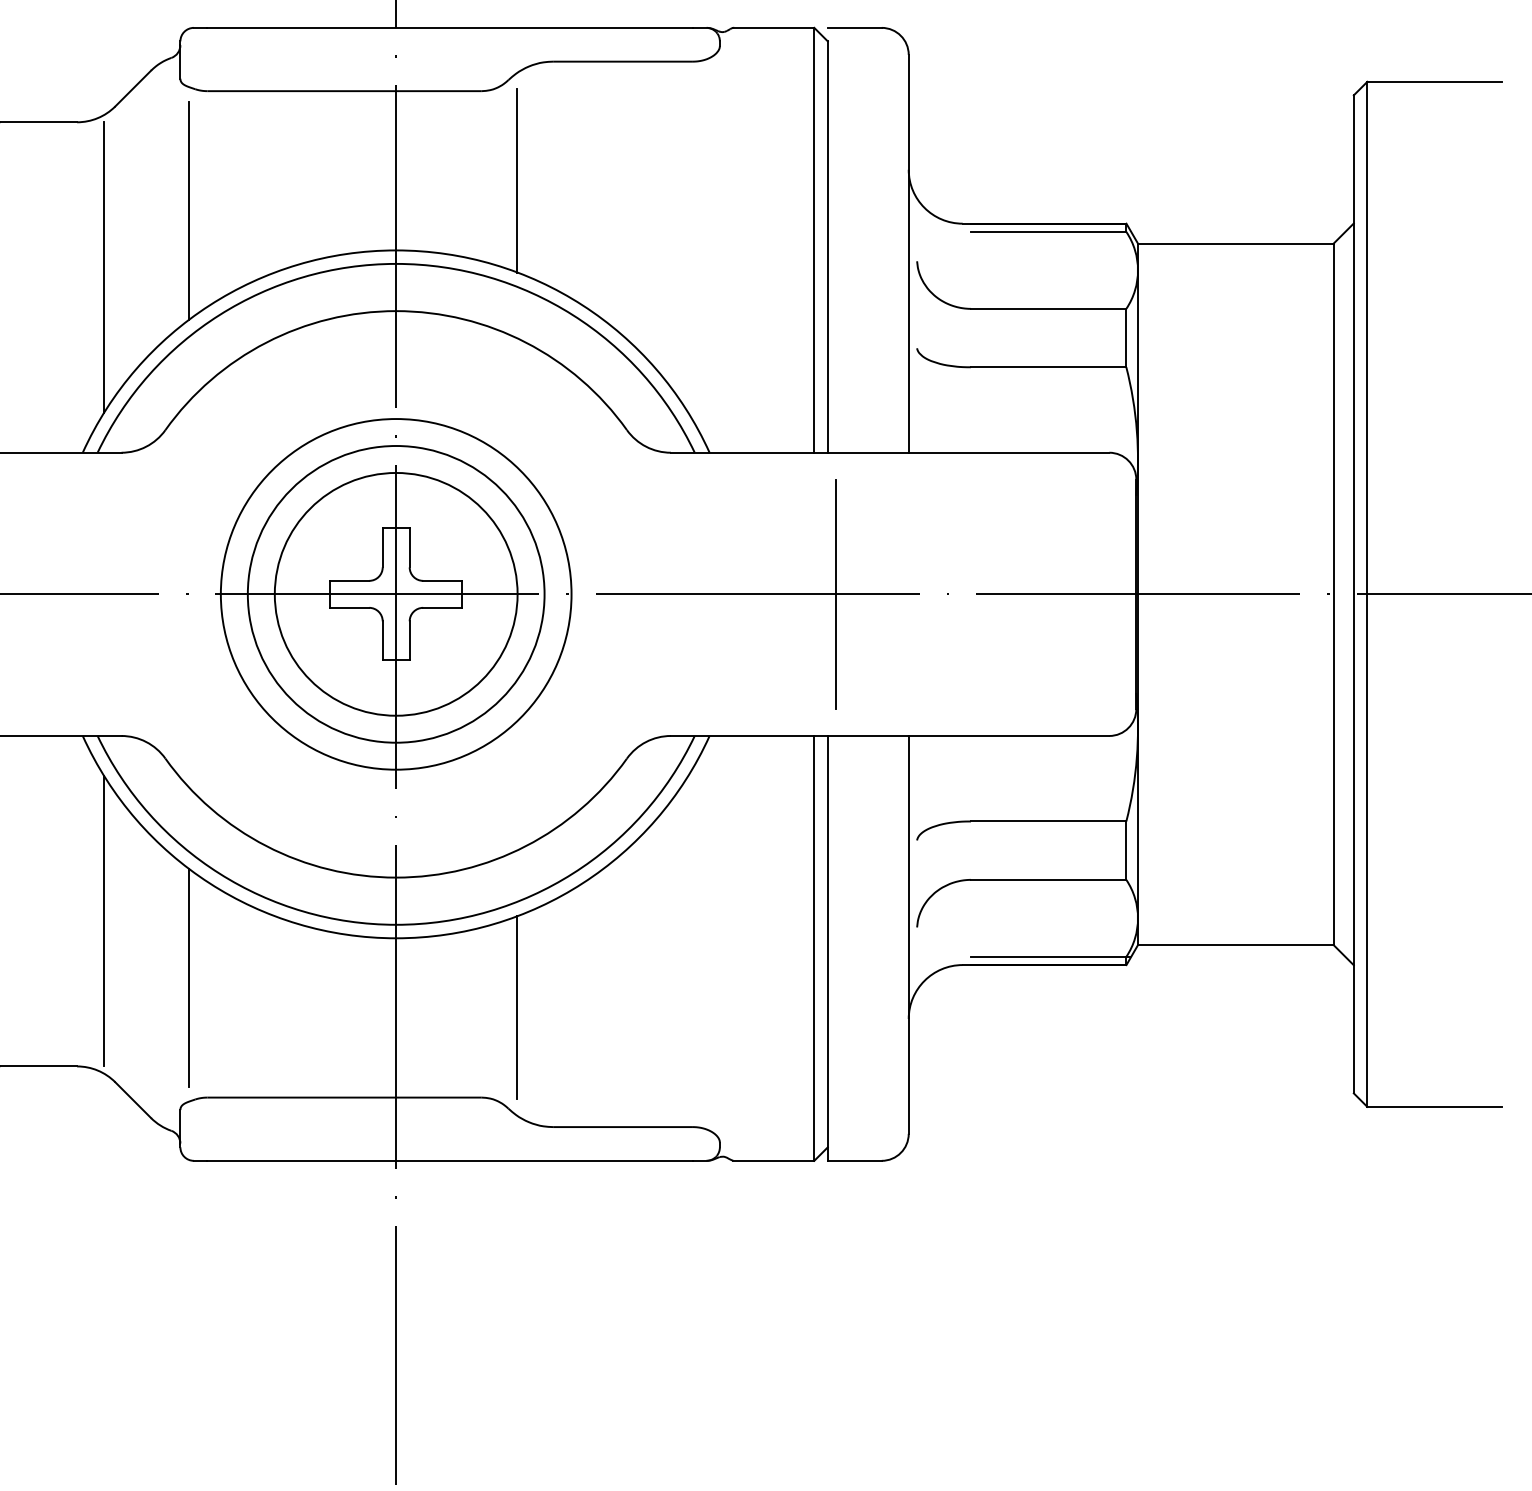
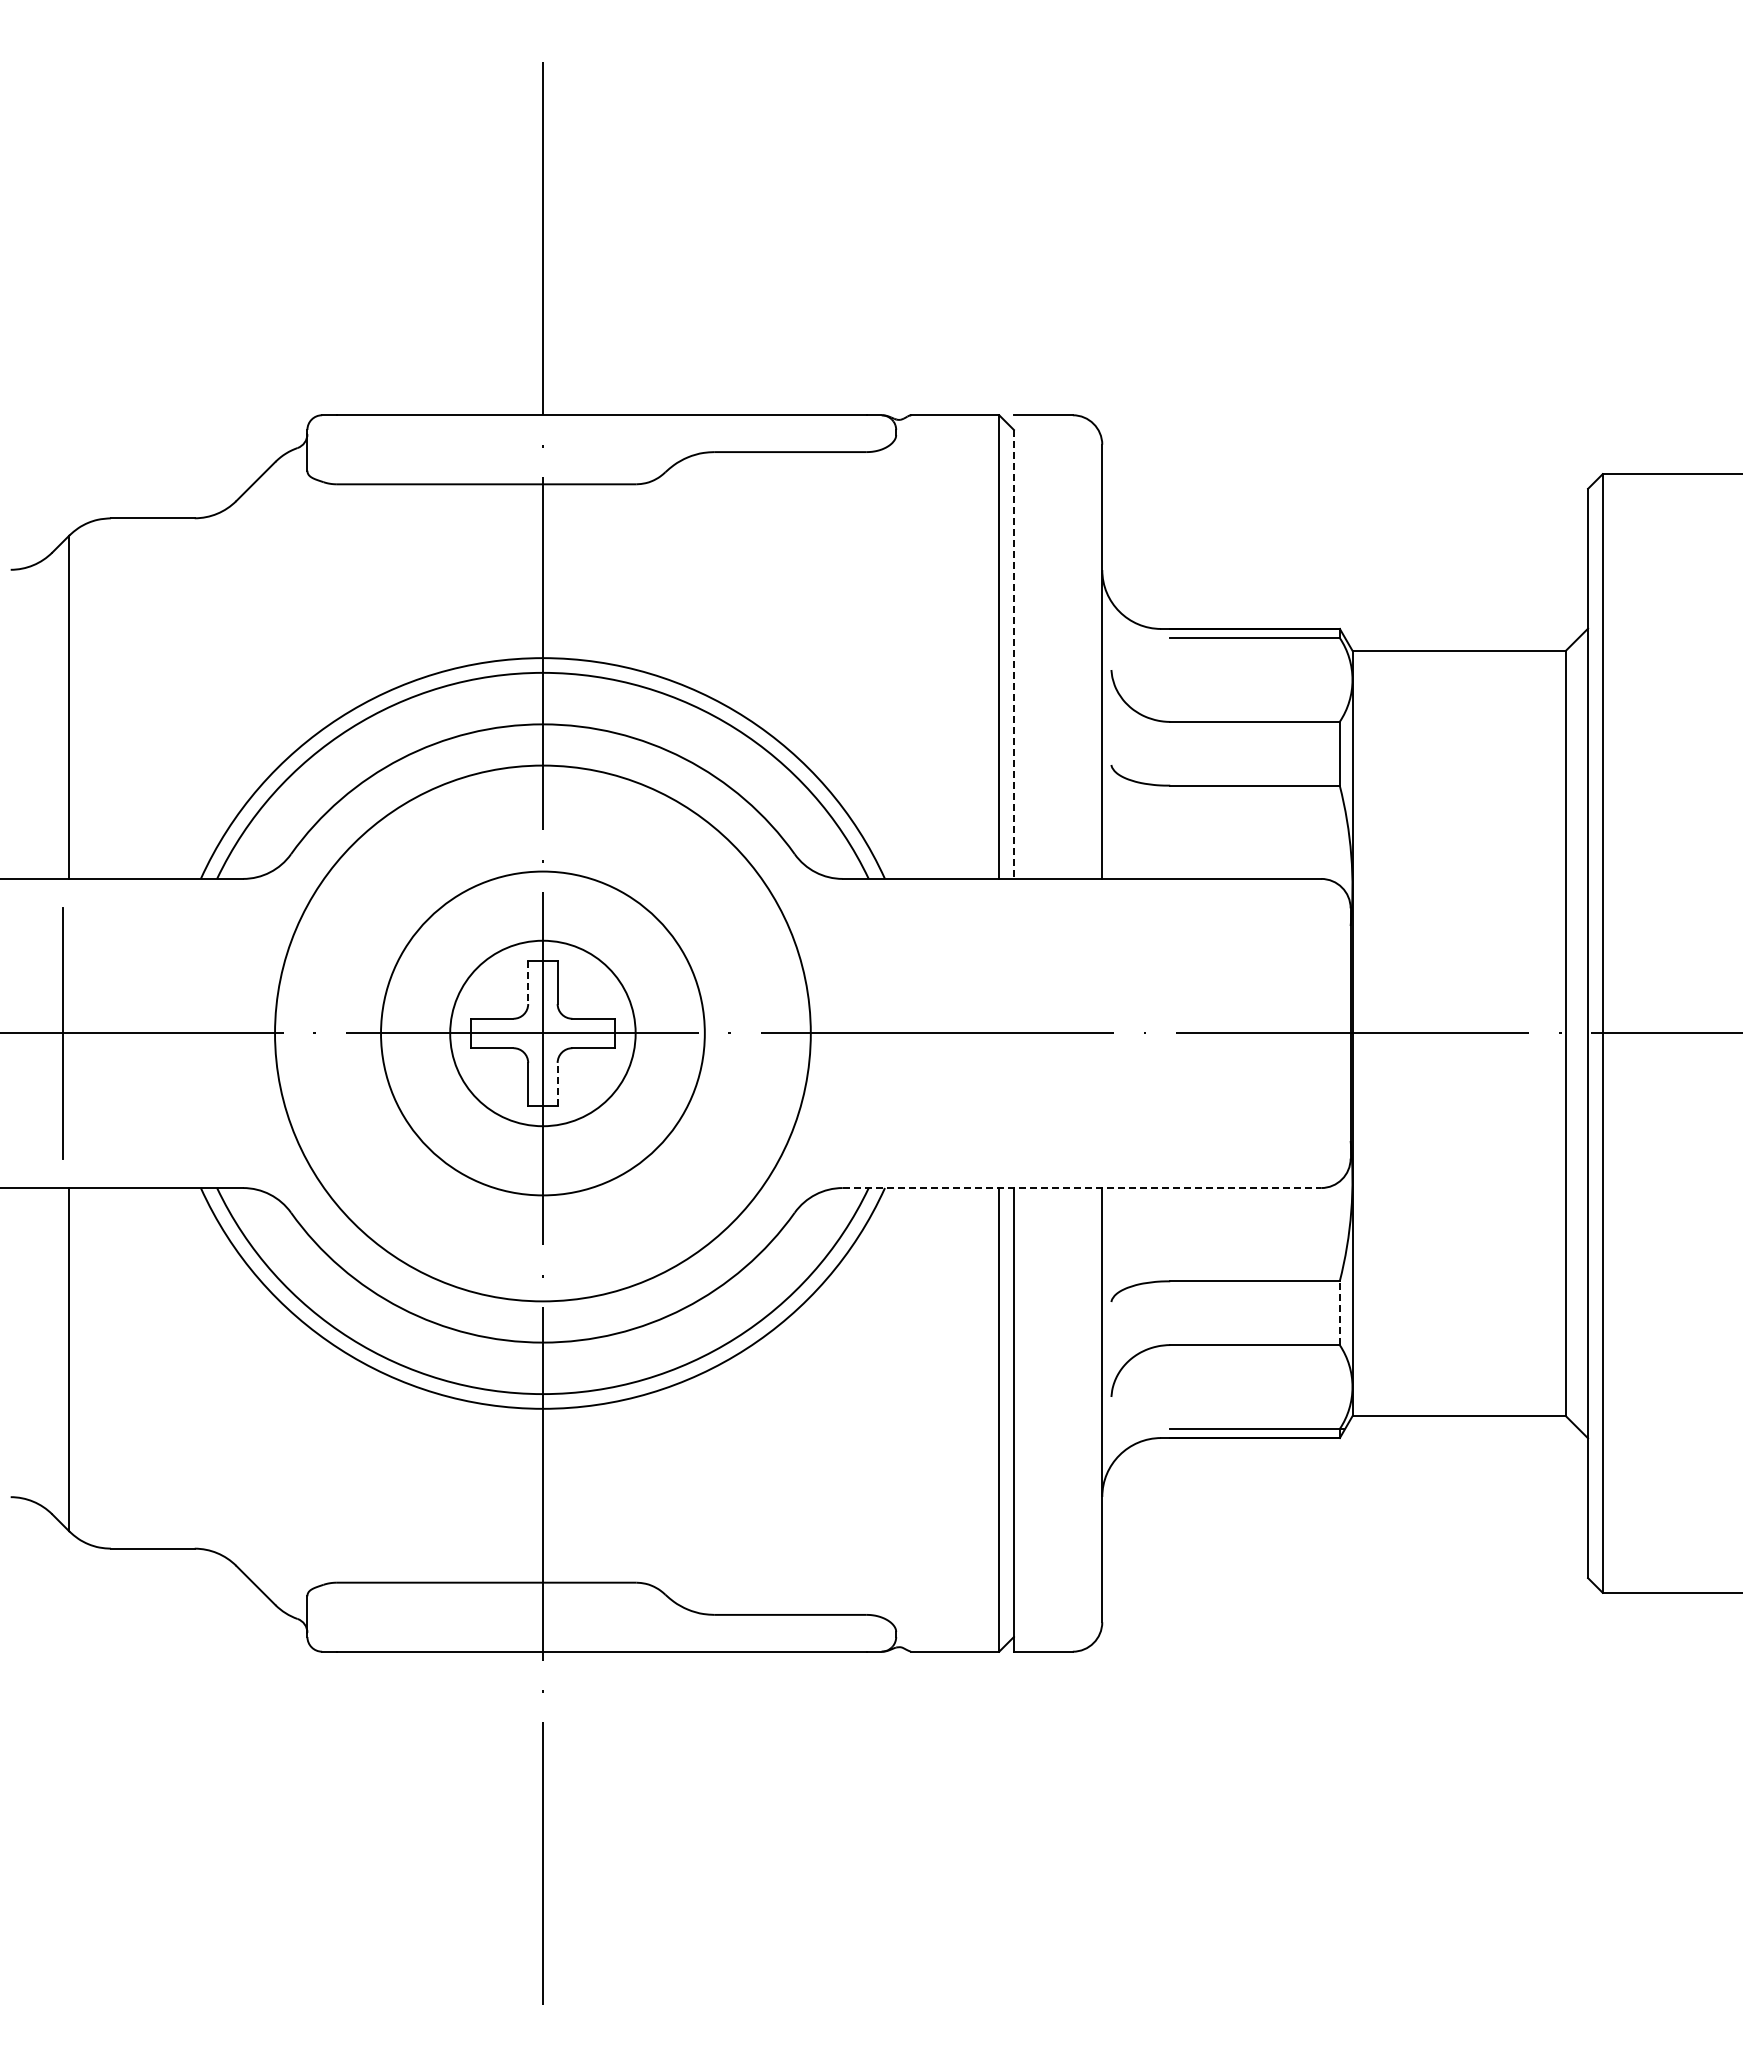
line: (517, 181) -> (675, 582), removed
line: (189, 210) -> (317, 614), removed
line: (827, 247) -> (1013, 654), solid -> dashed
line: (104, 267) -> (224, 676), removed
line: (382, 548) -> (528, 983), solid -> dashed
circle: (395, 594) -> (542, 1033), size x0.7
circle: (395, 594) -> (542, 1033), size x1.4
line: (835, 594) -> (1022, 1033), removed
line: (409, 640) -> (557, 1083), solid -> dashed
line: (890, 736) -> (1082, 1188), solid -> dashed
line: (1126, 850) -> (1339, 1313), solid -> dashed
line: (104, 920) -> (224, 1389), removed
line: (189, 978) -> (317, 1452), removed
line: (517, 1007) -> (675, 1484), removed

